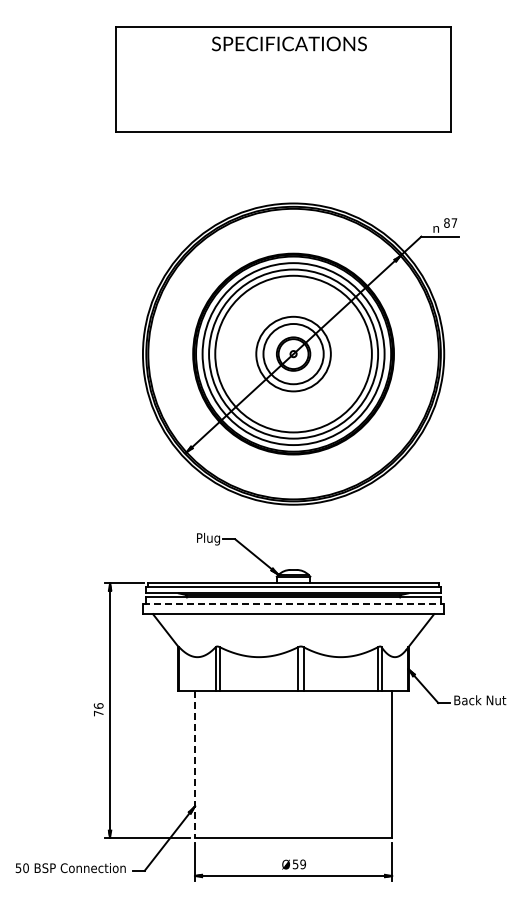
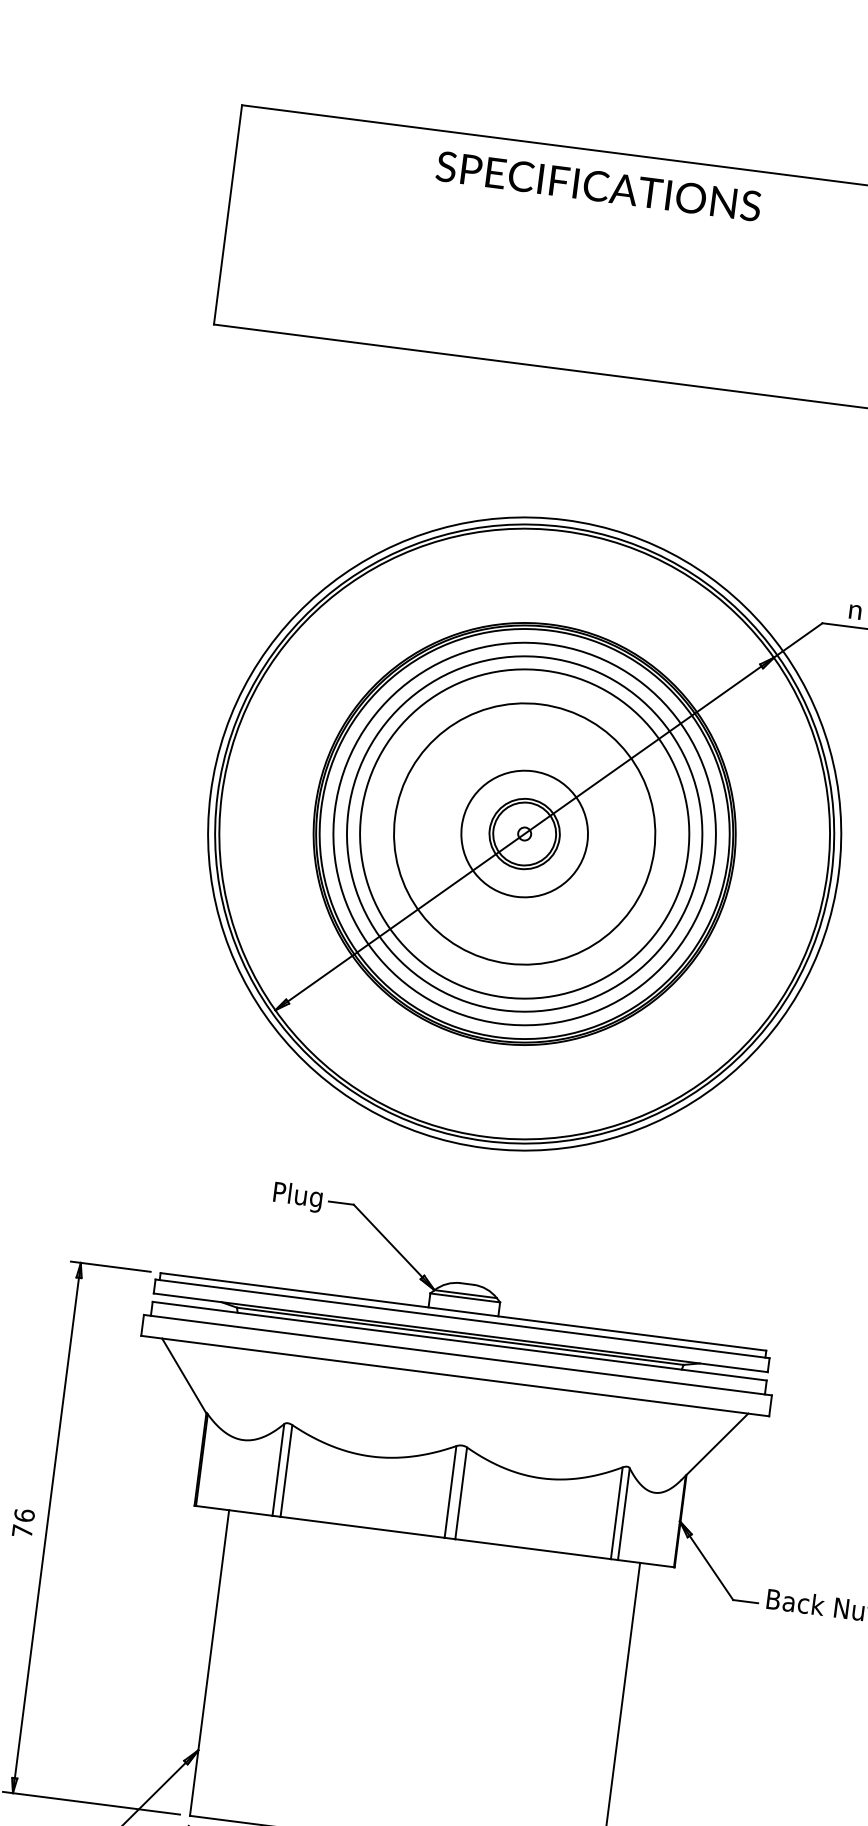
circle: (293, 353) -> (524, 832), size x1.67
line: (293, 604) -> (457, 1355), dashed -> solid
line: (194, 764) -> (208, 1663), dashed -> solid

